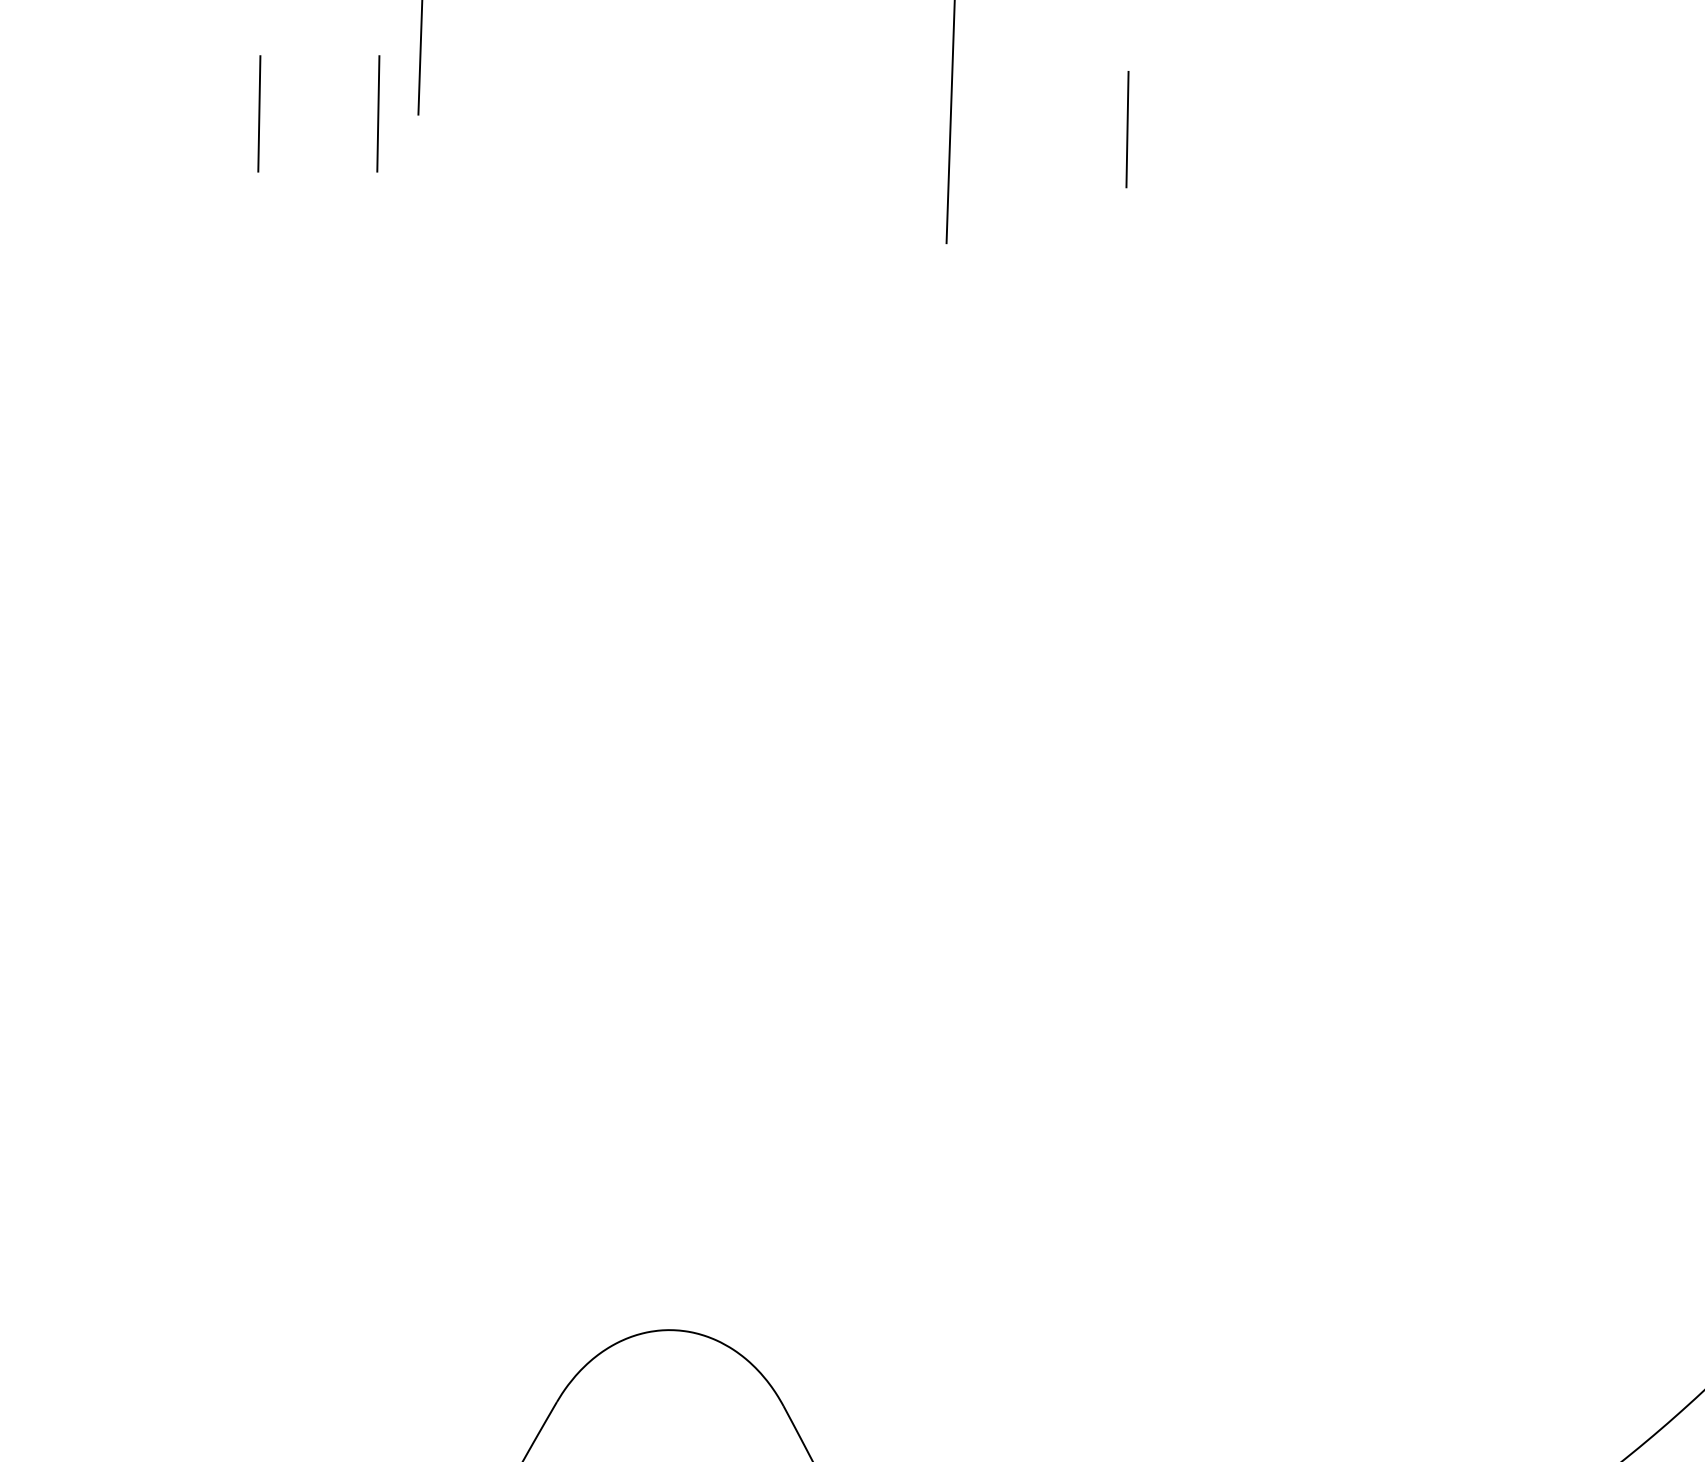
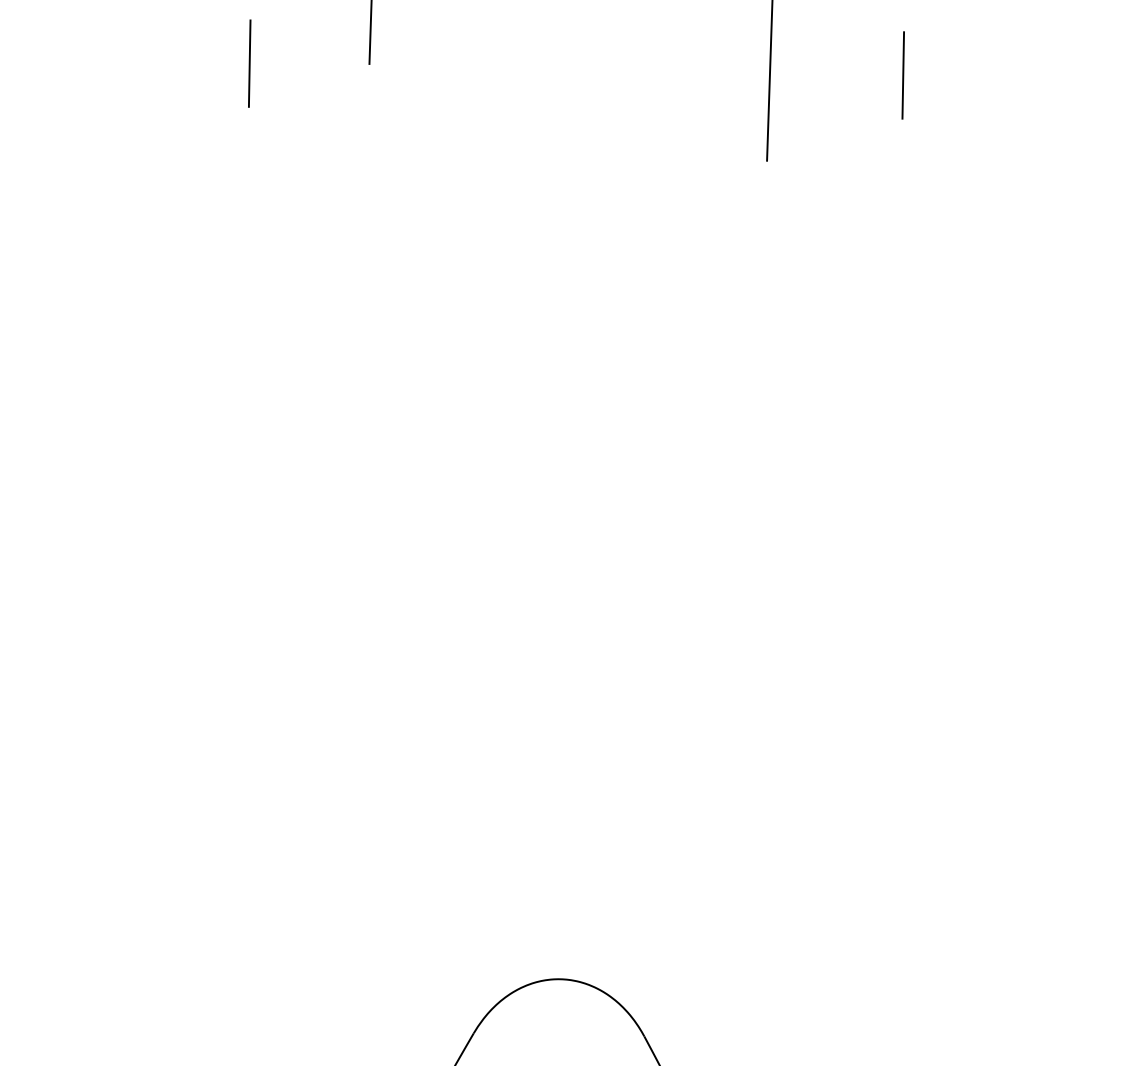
line: (378, 113) -> (339, 63), removed

